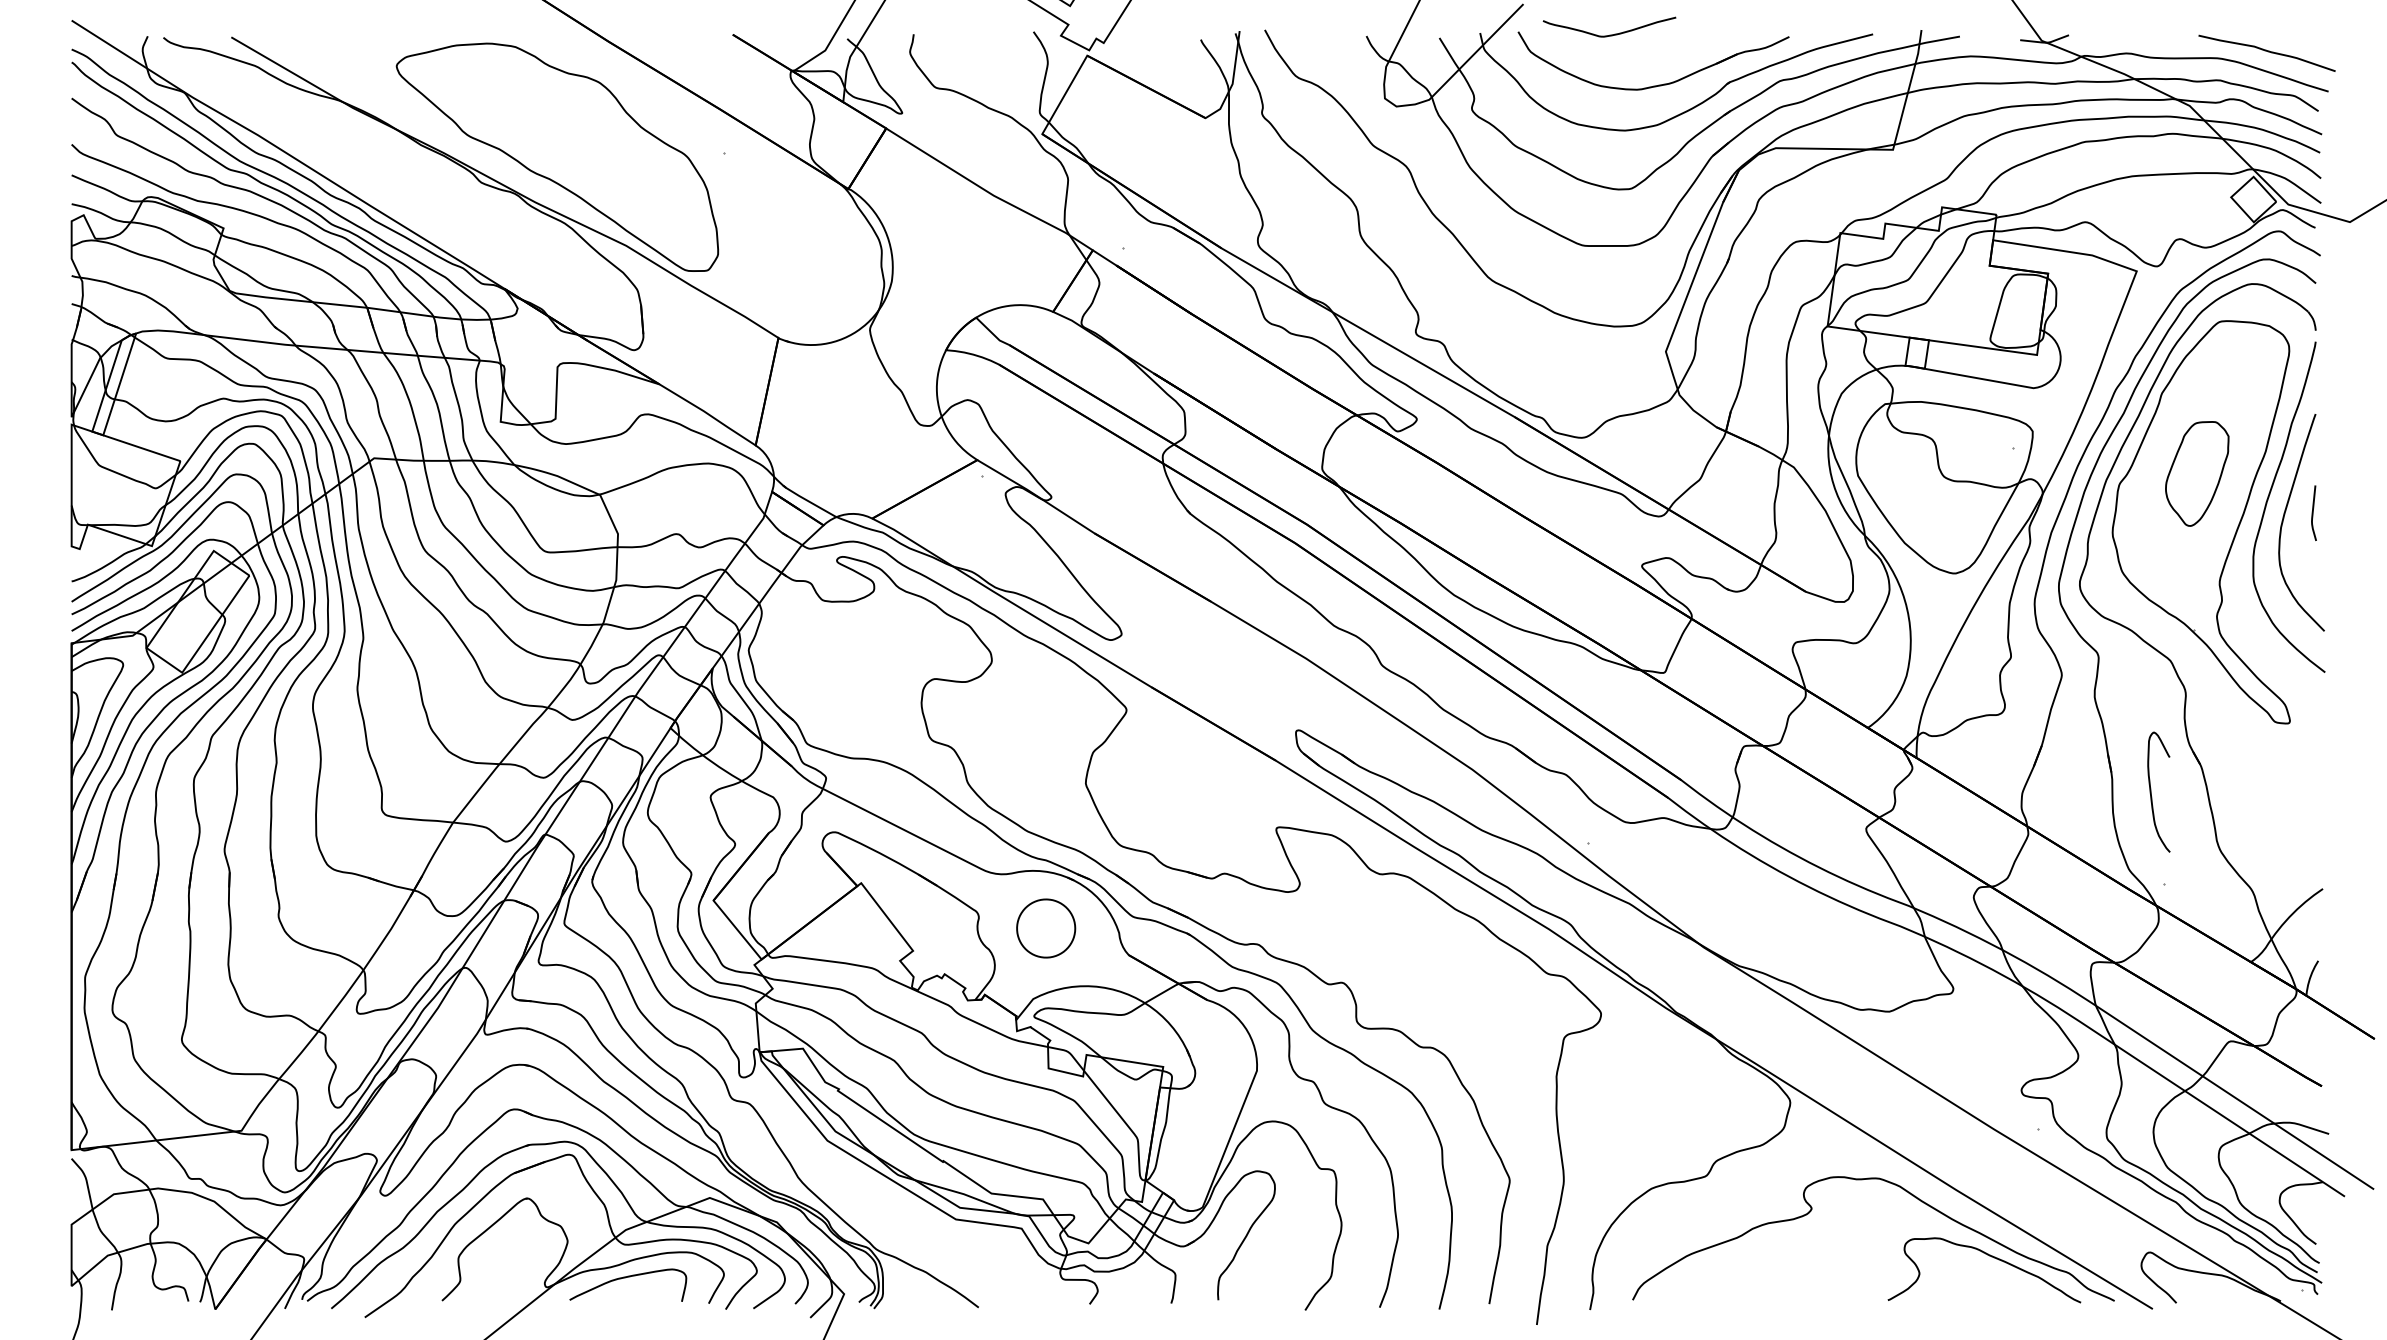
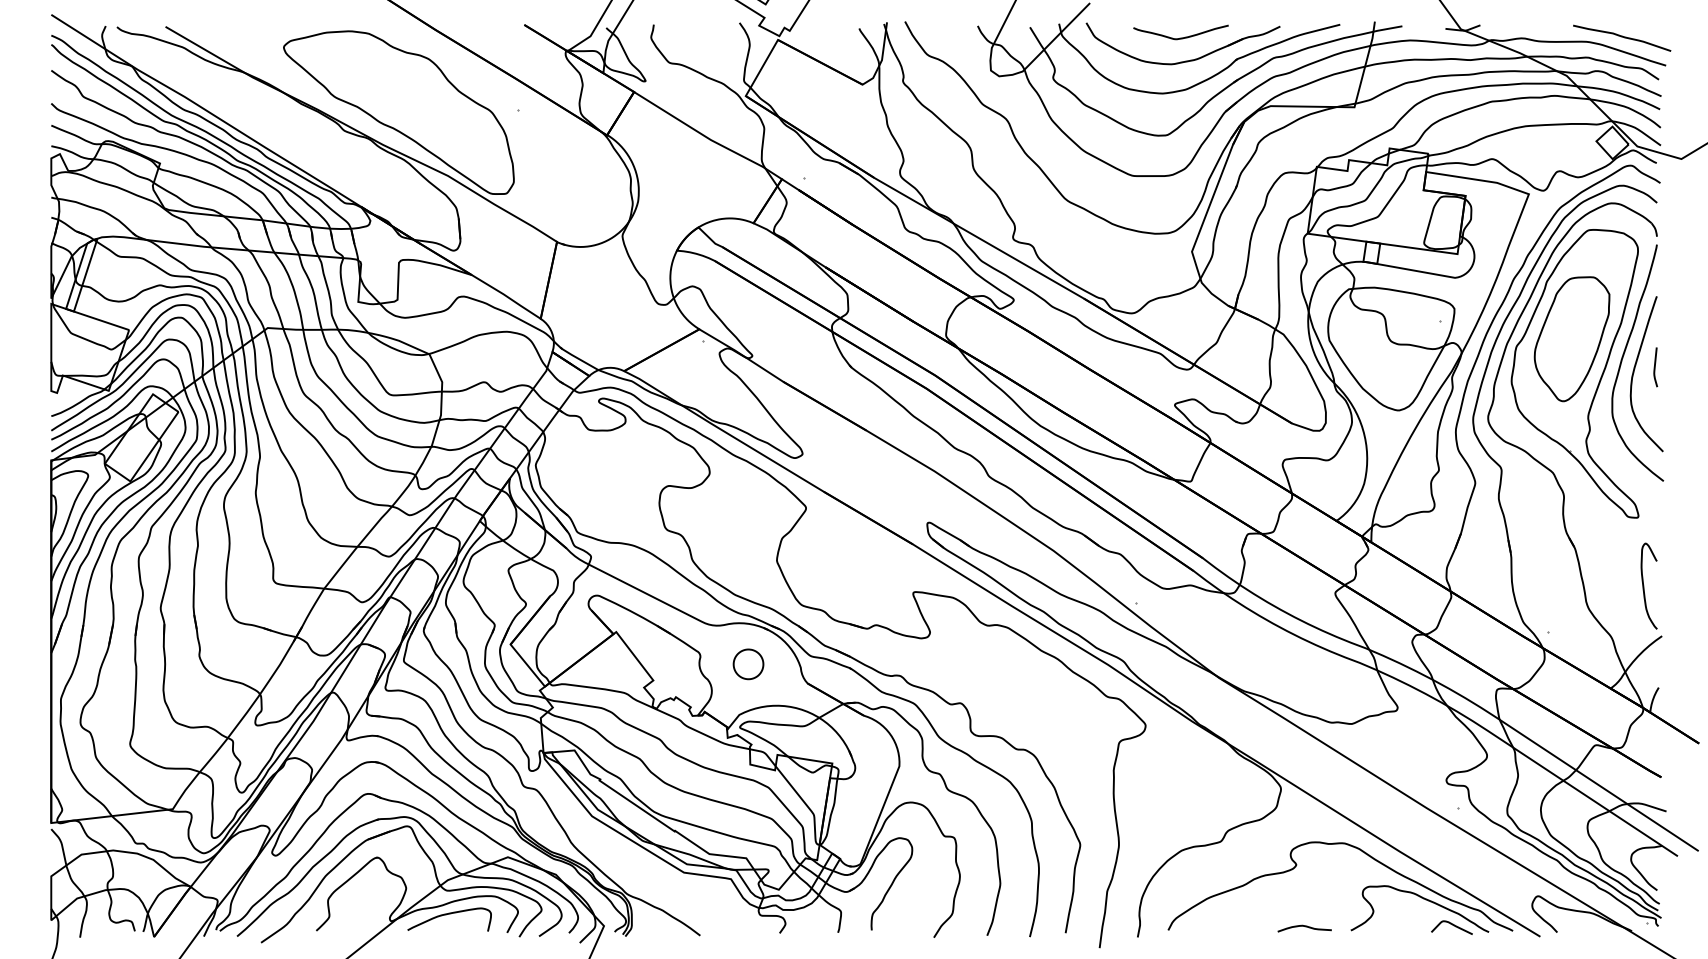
curve: (1609, 34) -> (1180, 37), moved
part: (2197, 473) -> (1572, 338), size x1.67
curve: (2151, 791) -> (1643, 585), moved
part: (1045, 927) -> (748, 663), size x0.71
curve: (2030, 1293) -> (1452, 925), added
curve: (1823, 1295) -> (1304, 927), added

